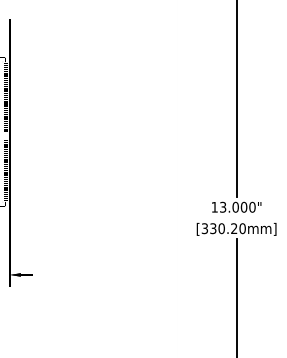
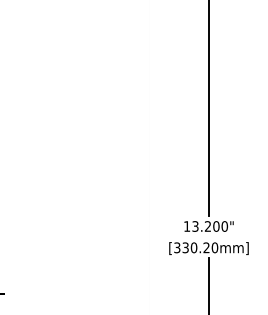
text: (235, 206) -> (207, 225), 13.000" -> 13.200"

